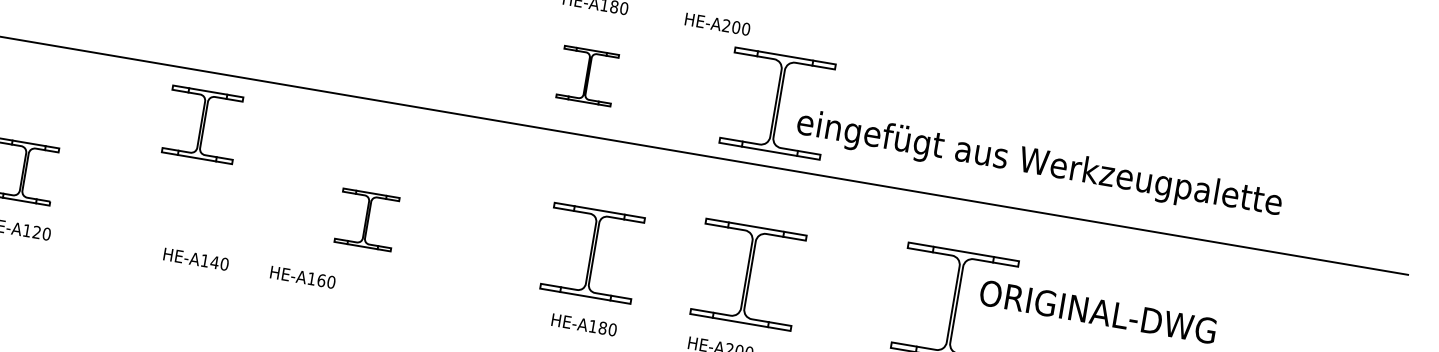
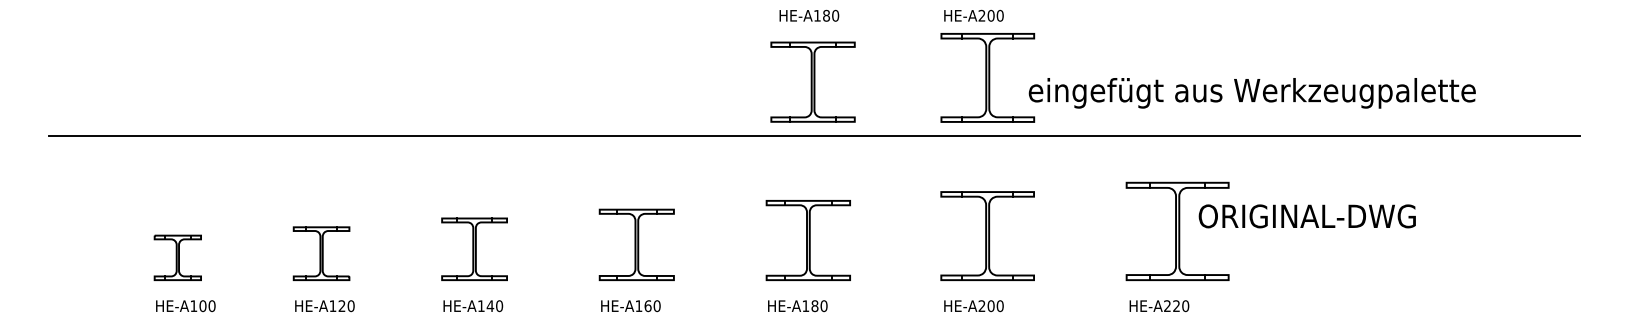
text: (717, 23) -> (973, 15), moved
part: (587, 75) -> (812, 81), size x1.67
part: (202, 123) -> (474, 248), moved
text: (1038, 165) -> (1251, 93), moved
part: (366, 219) -> (636, 244), size x1.43
part: (591, 253) -> (807, 240), moved
text: (196, 259) -> (473, 306), moved
text: (302, 277) -> (630, 306), moved
text: (583, 325) -> (797, 306), moved

